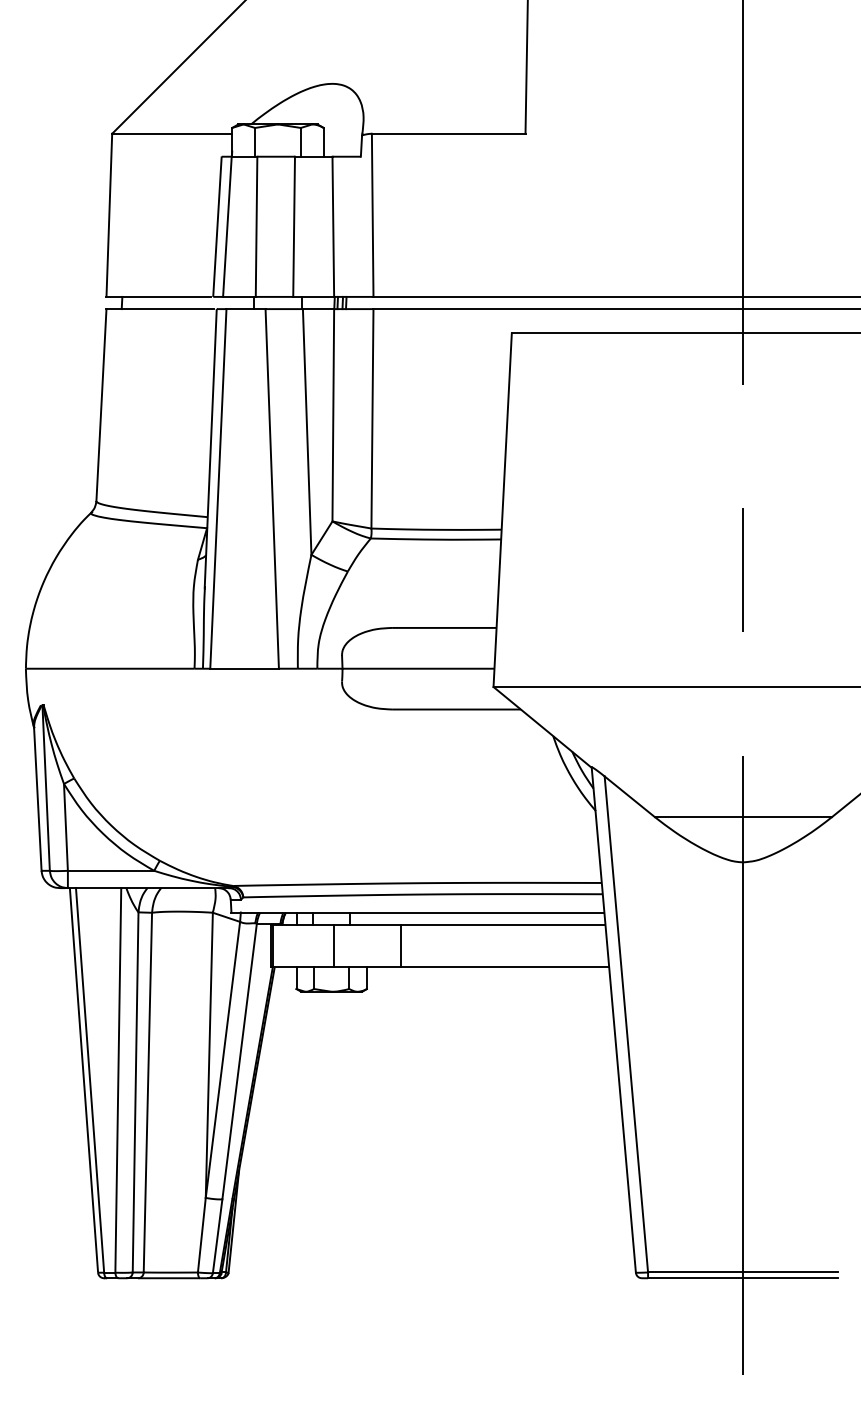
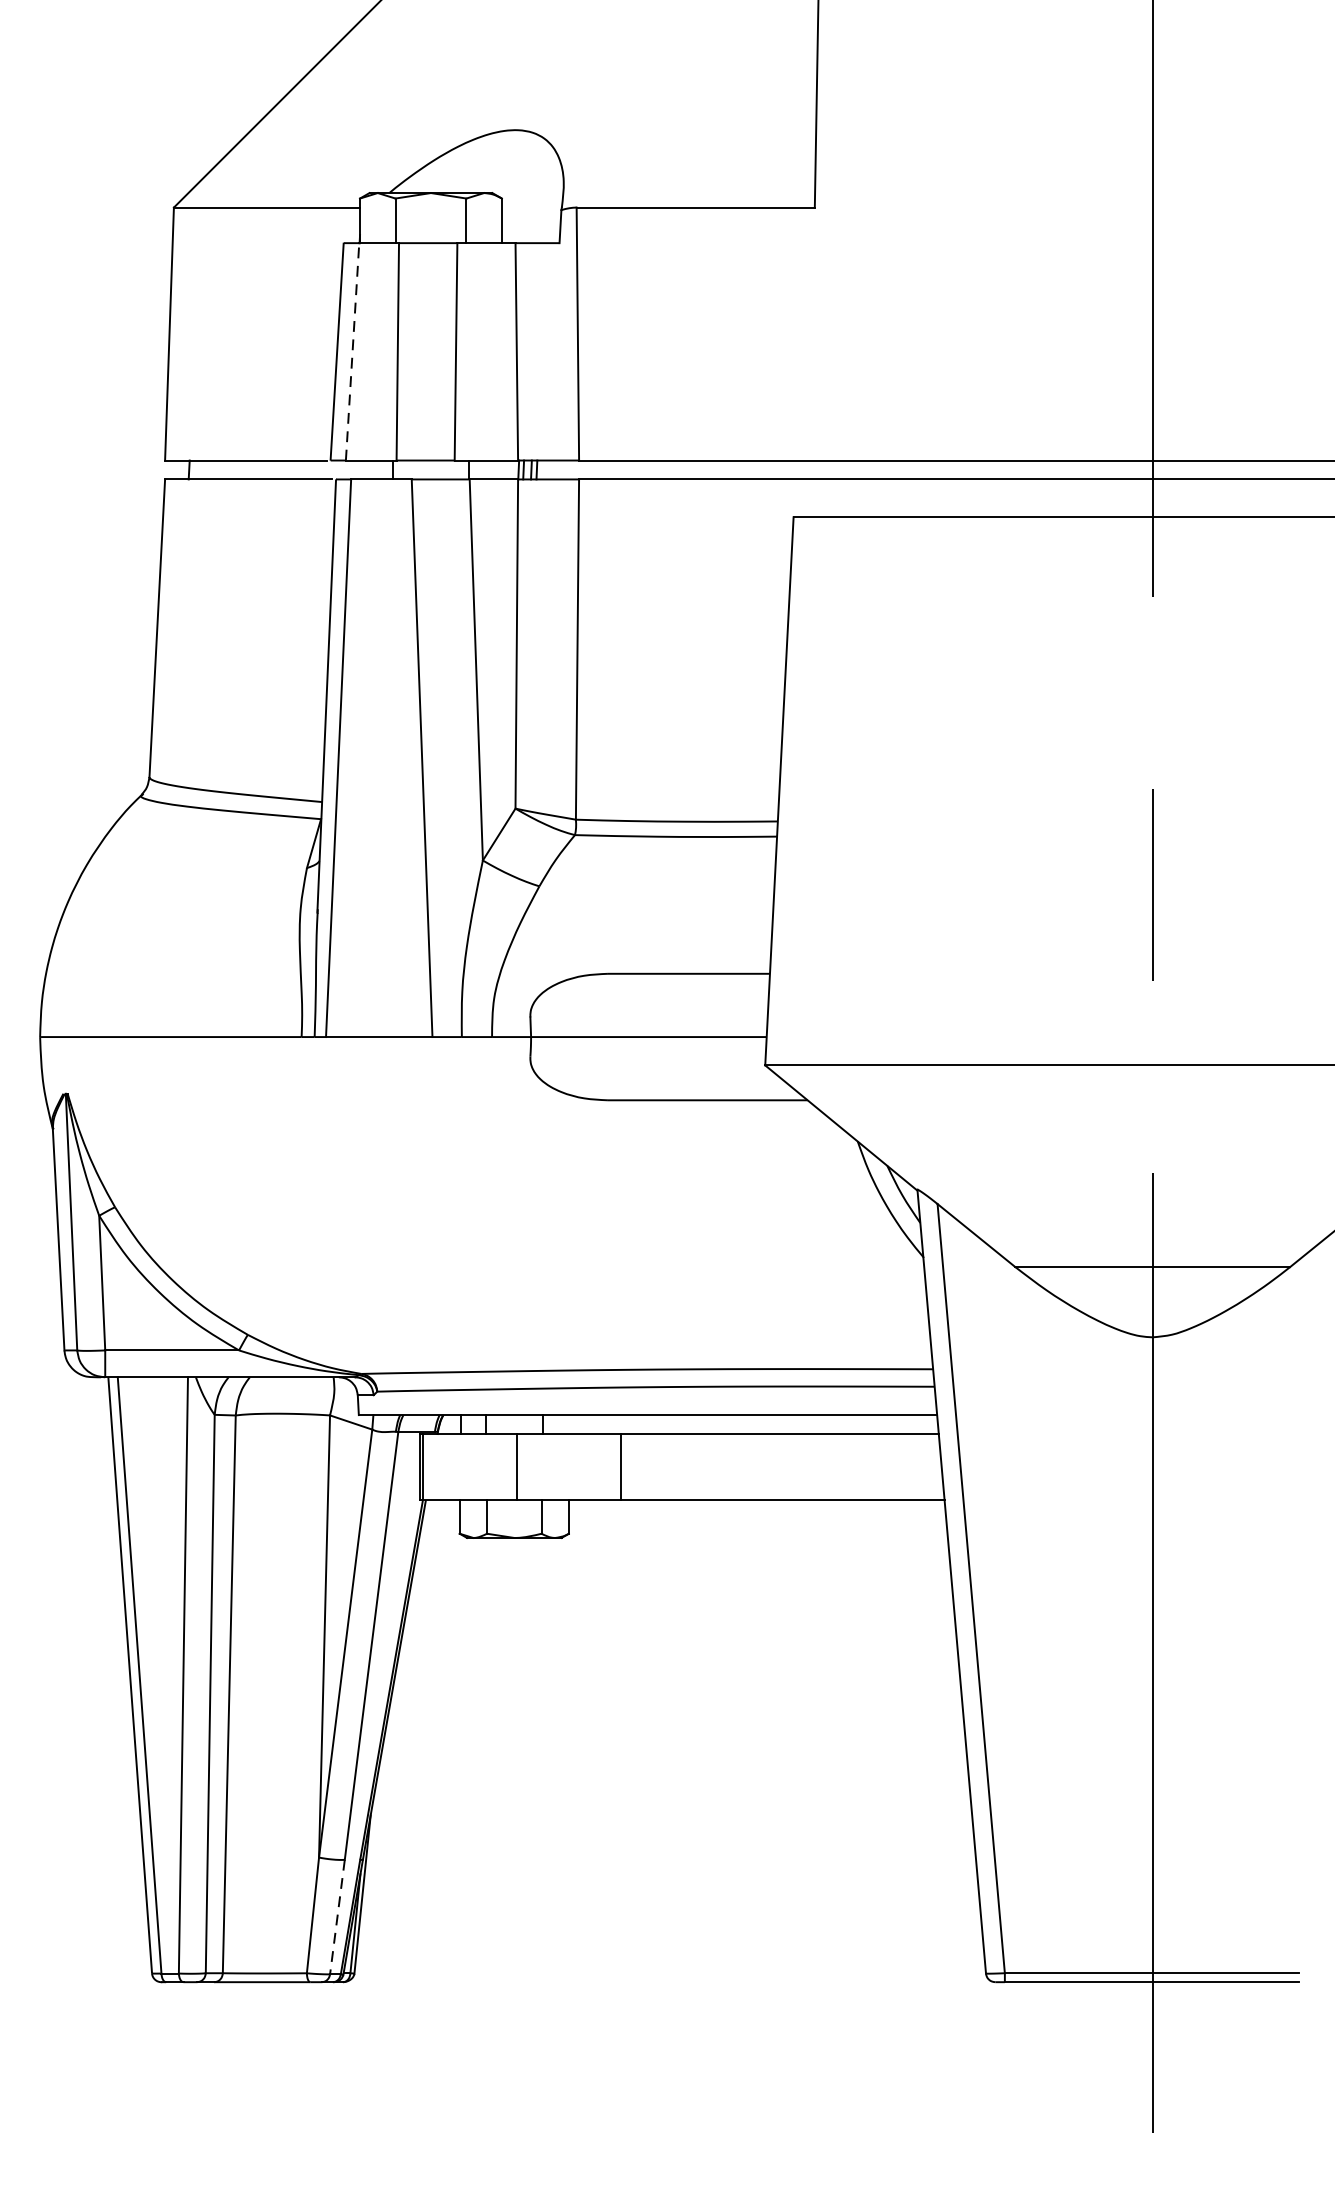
line: (227, 226) -> (352, 351), solid -> dashed
line: (217, 1236) -> (337, 1917), solid -> dashed

